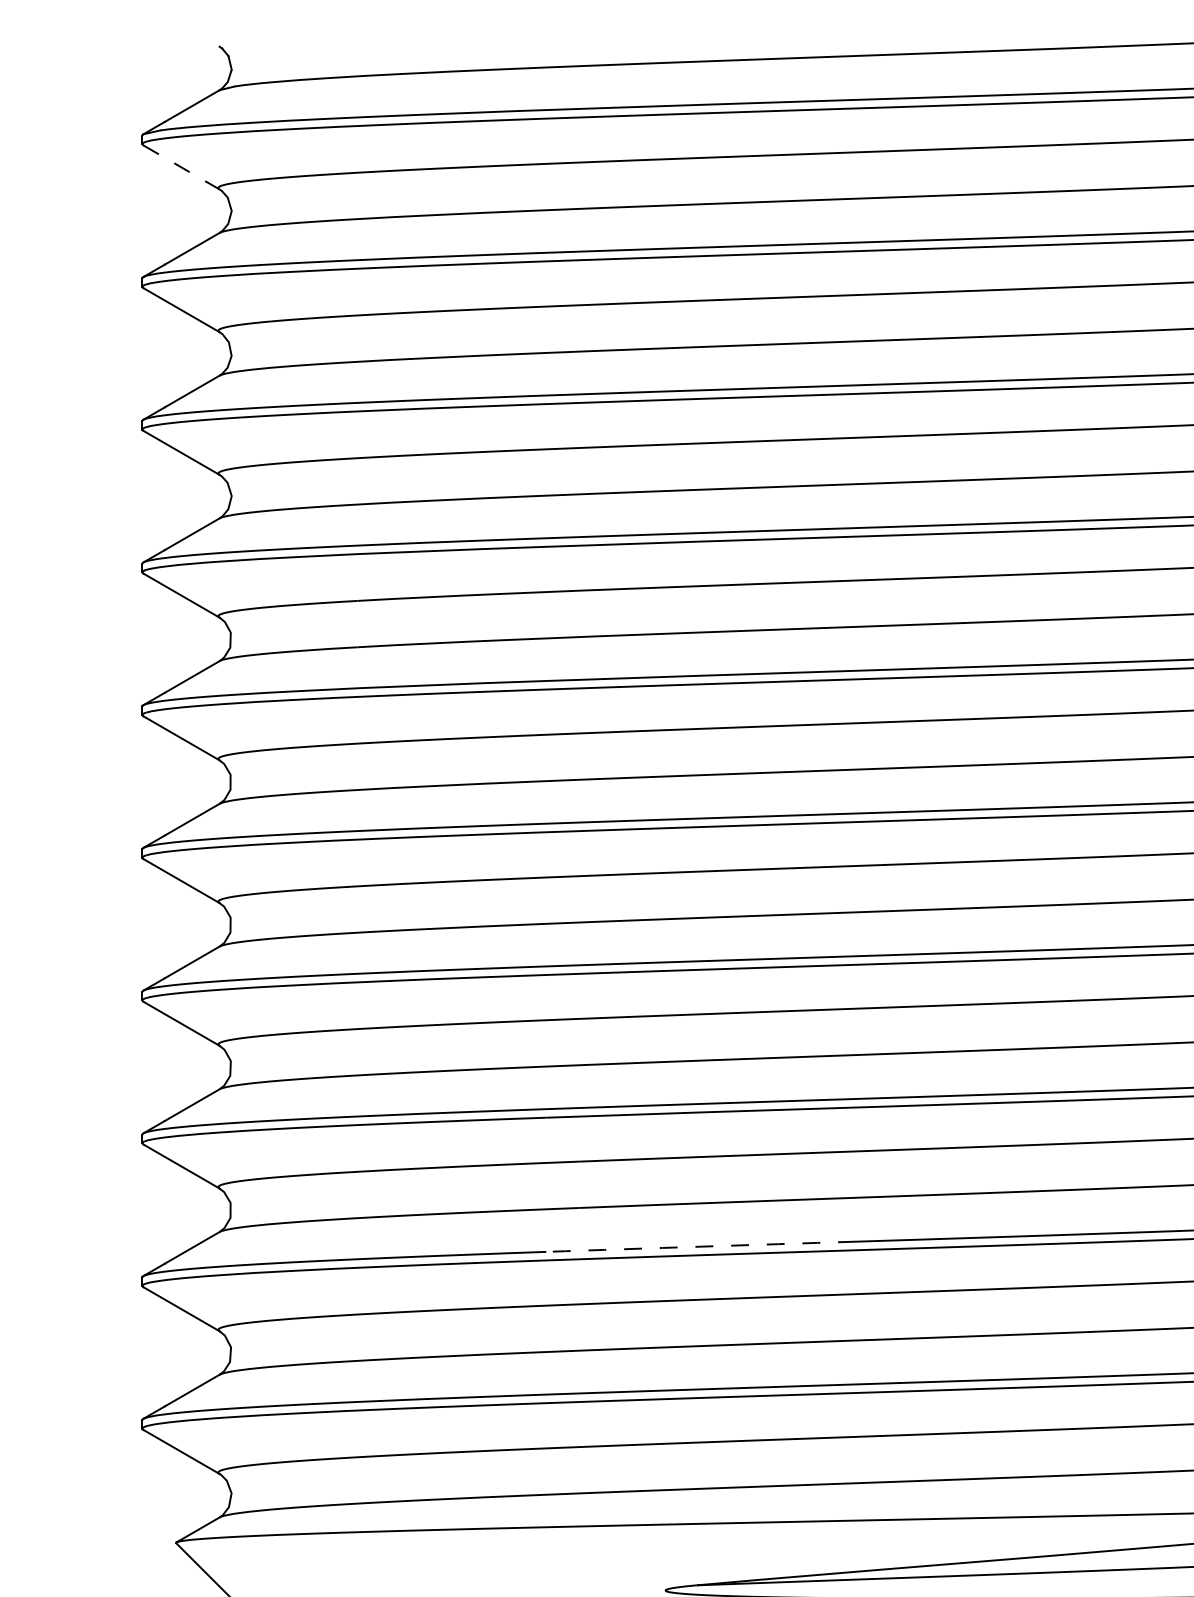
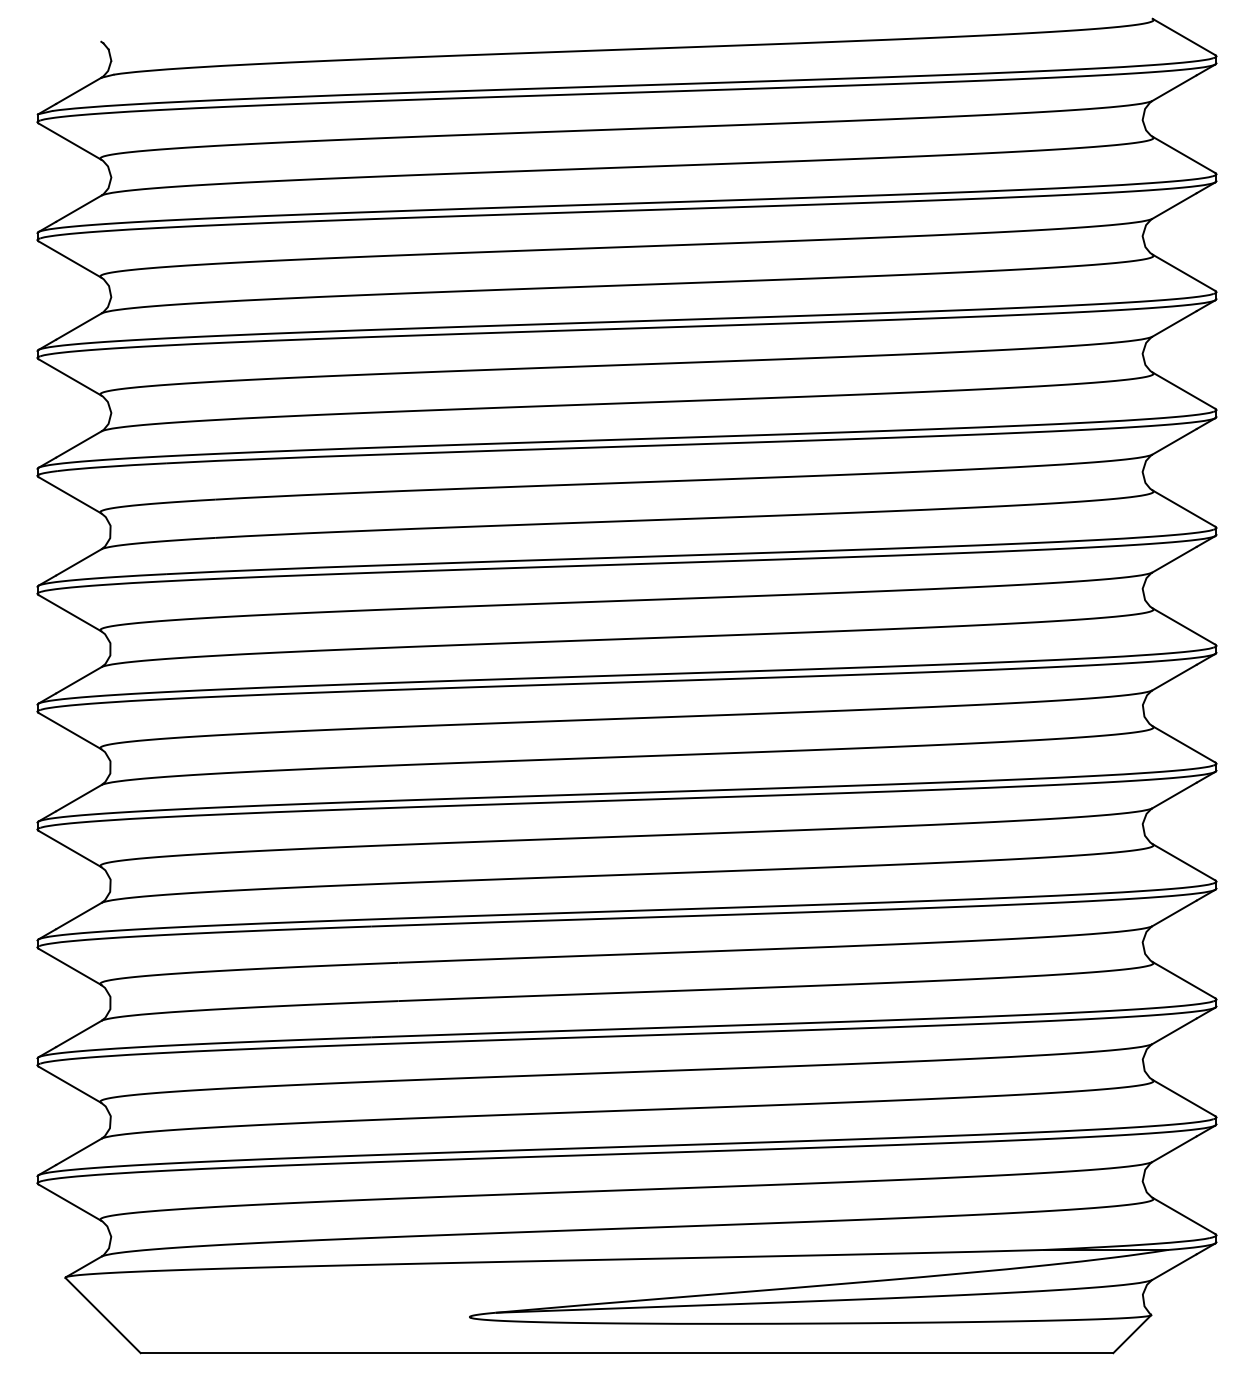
line: (182, 167) -> (70, 141), dashed -> solid
arc: (701, 1247) -> (499, 1033), dashed -> solid

